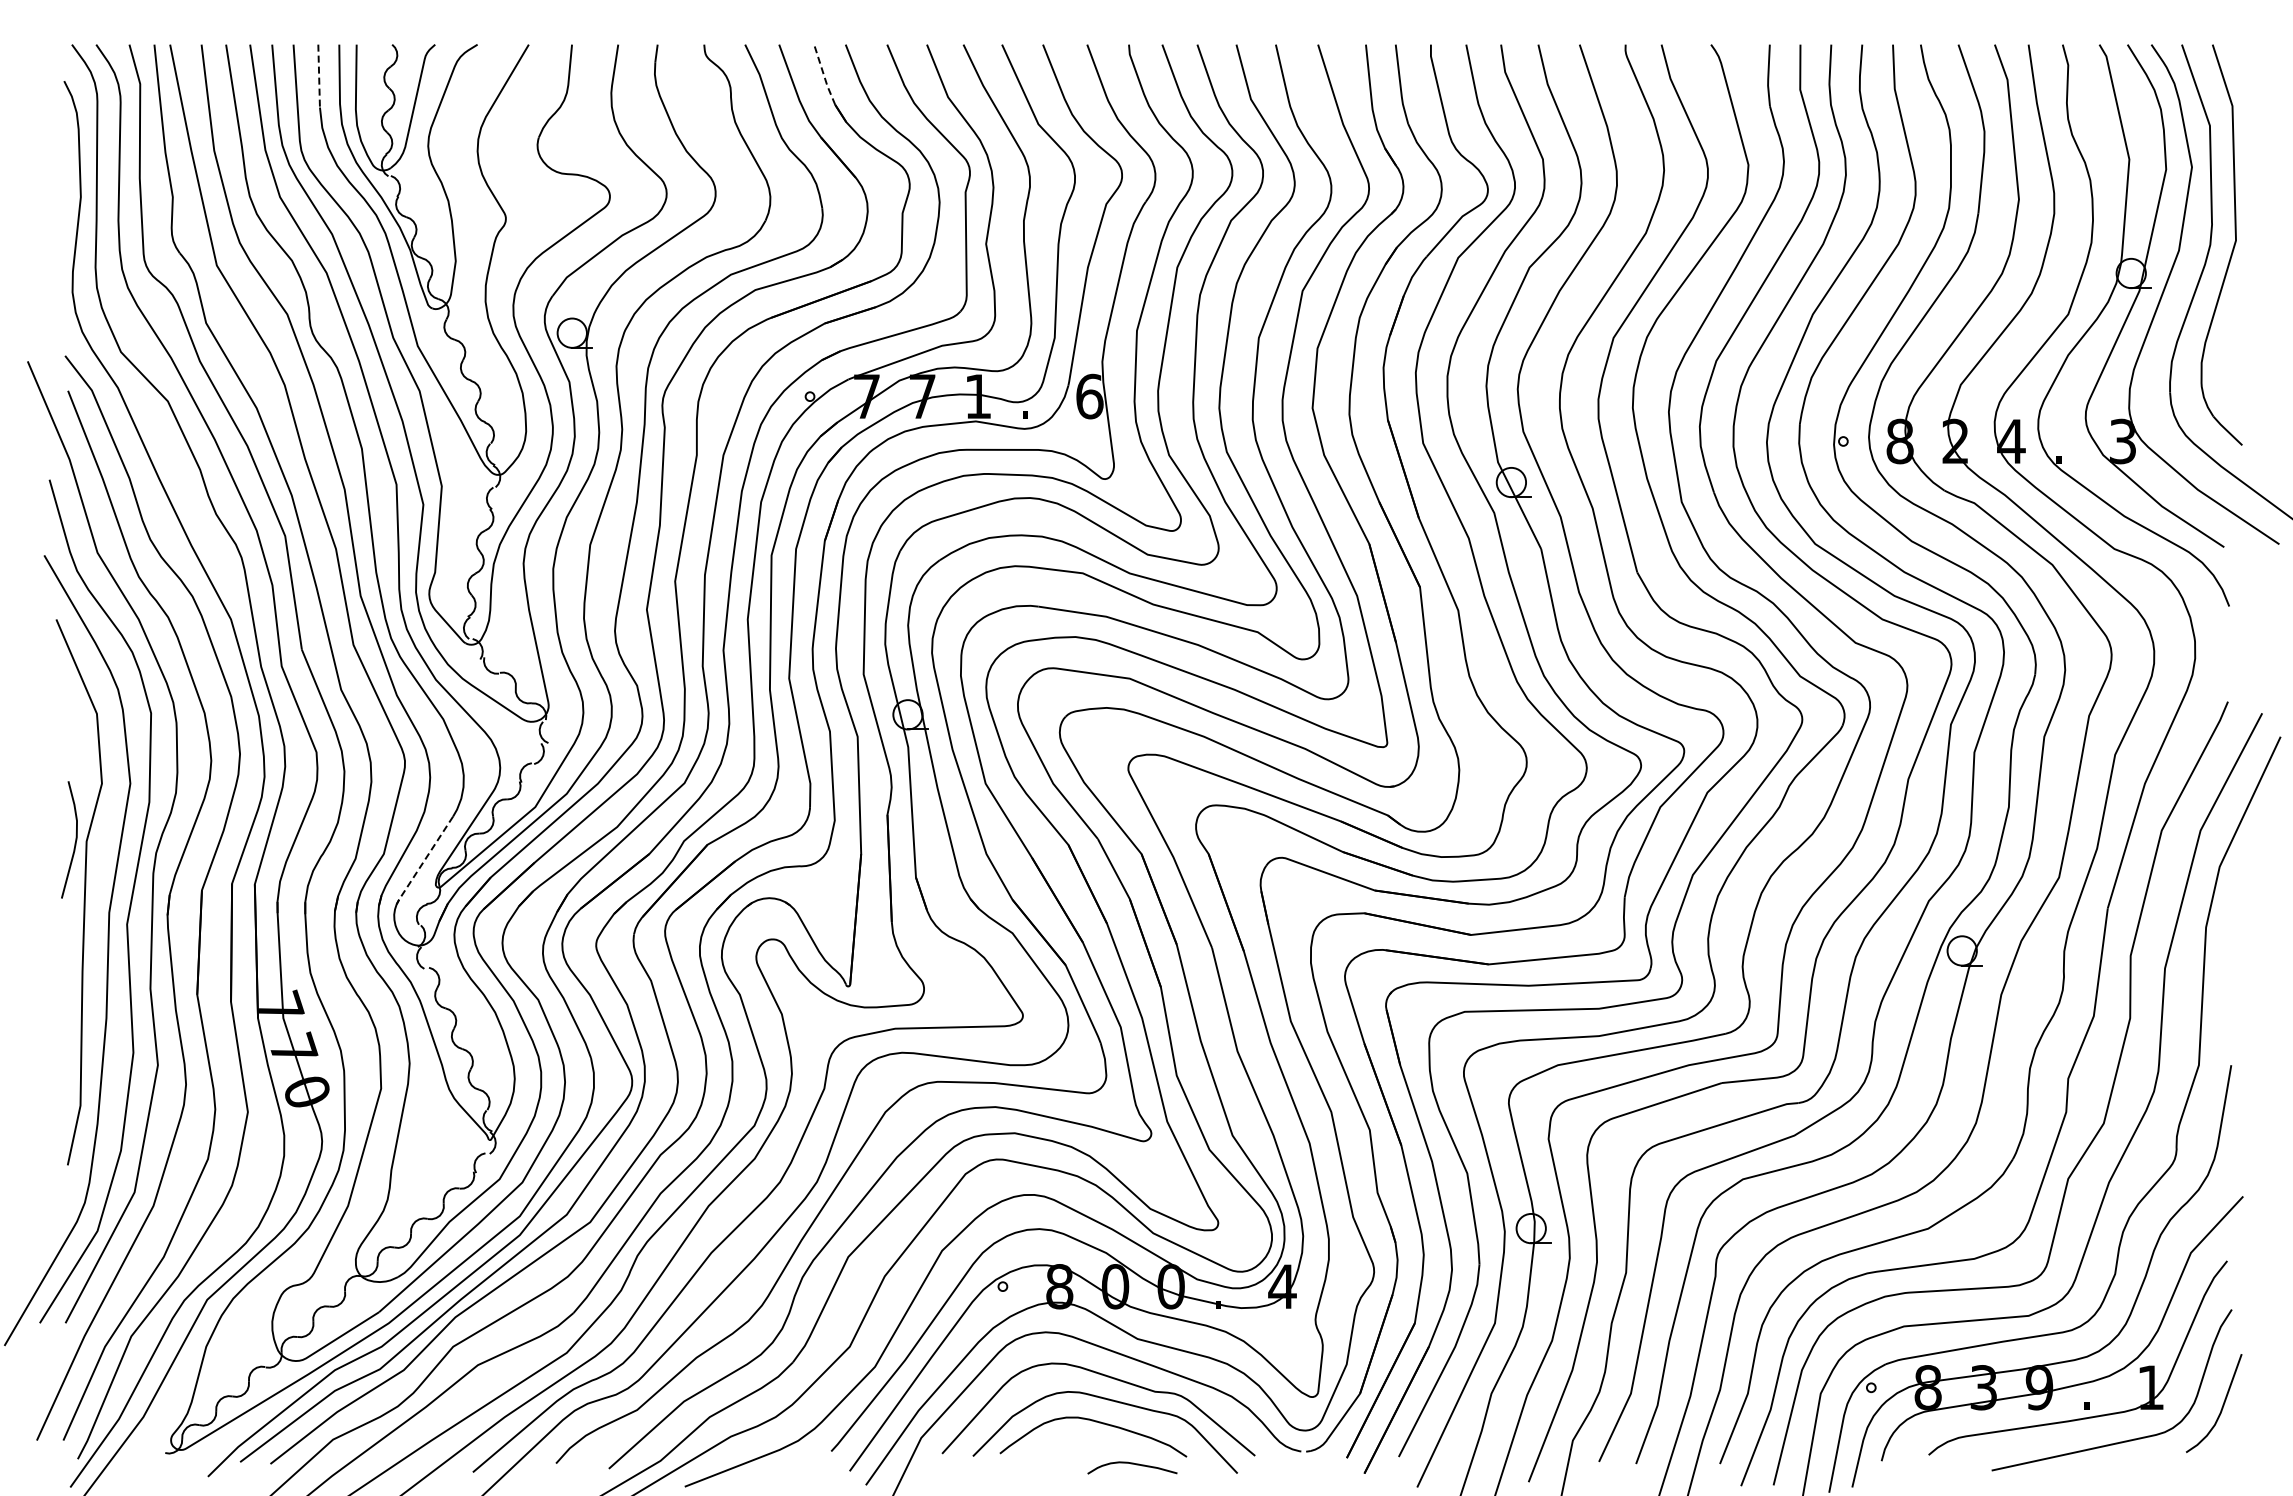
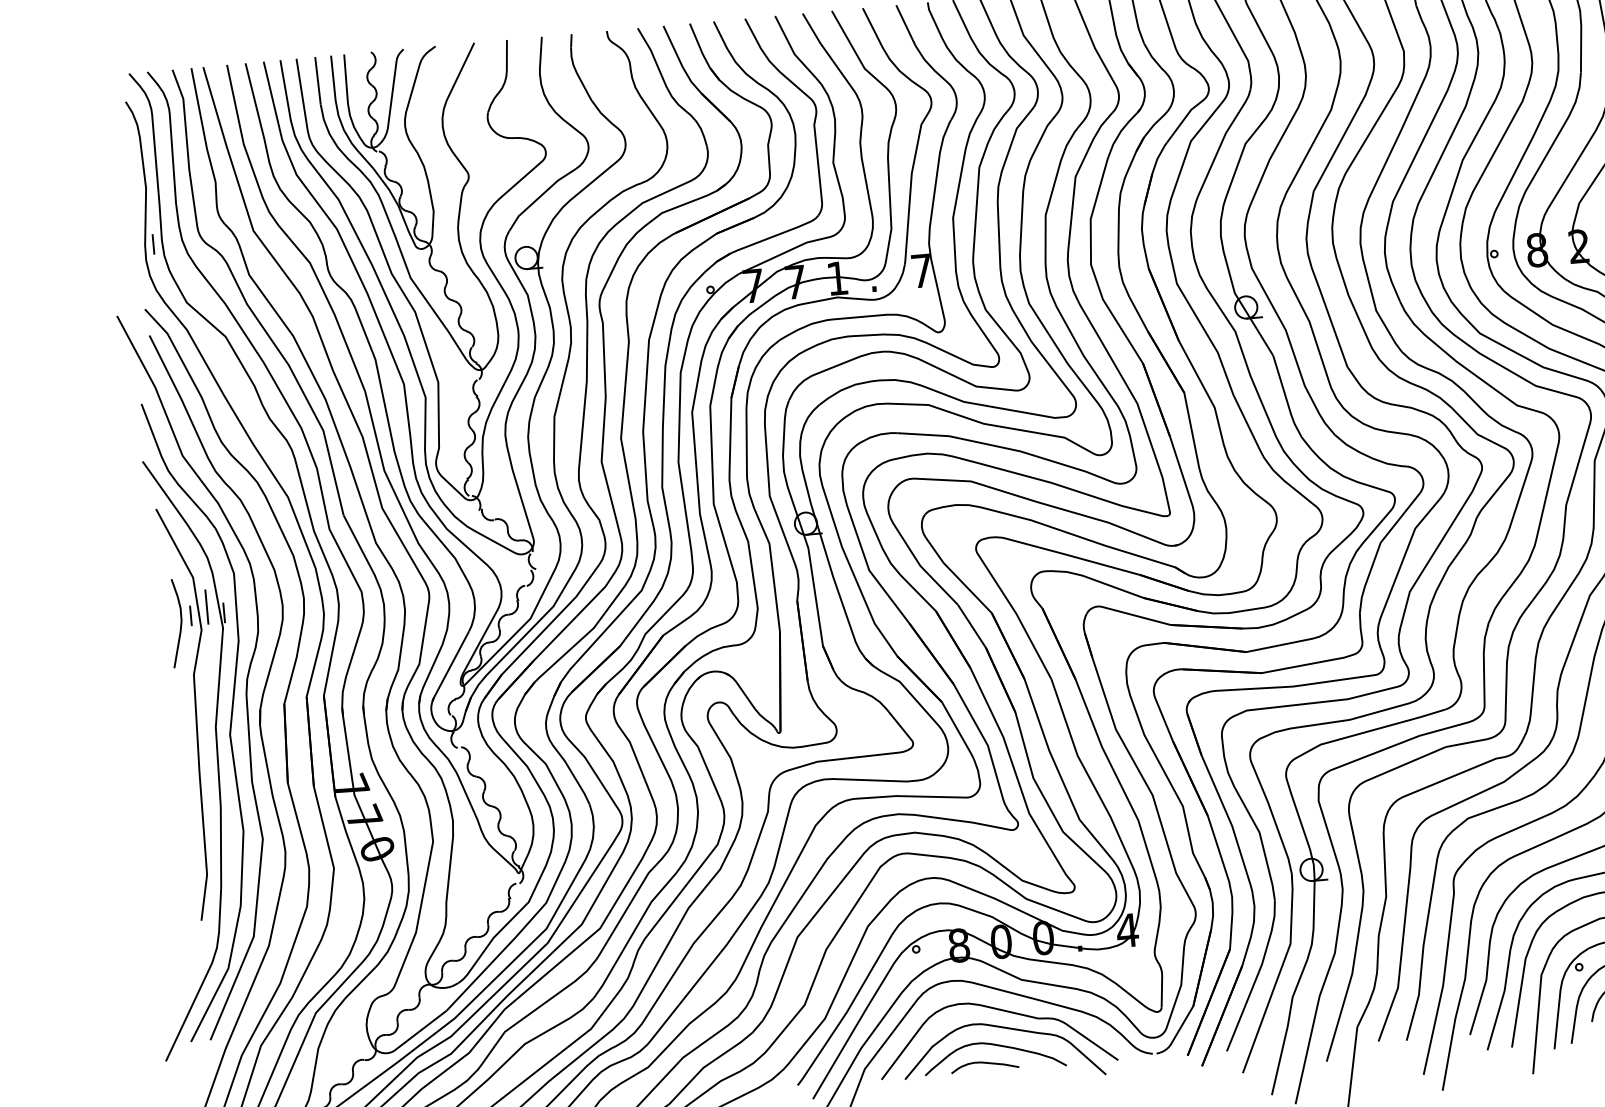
line: (824, 75) -> (699, 46), dashed -> solid
line: (319, 76) -> (318, 81), dashed -> solid
line: (84, 271) -> (153, 244), added
text: (1089, 396) -> (921, 270), 6 -> 7
line: (111, 754) -> (206, 607), added
line: (89, 763) -> (190, 615), added
line: (133, 763) -> (224, 612), added
curve: (74, 842) -> (180, 625), moved
line: (423, 861) -> (449, 667), dashed -> solid
curve: (1132, 1464) -> (984, 1063), moved

